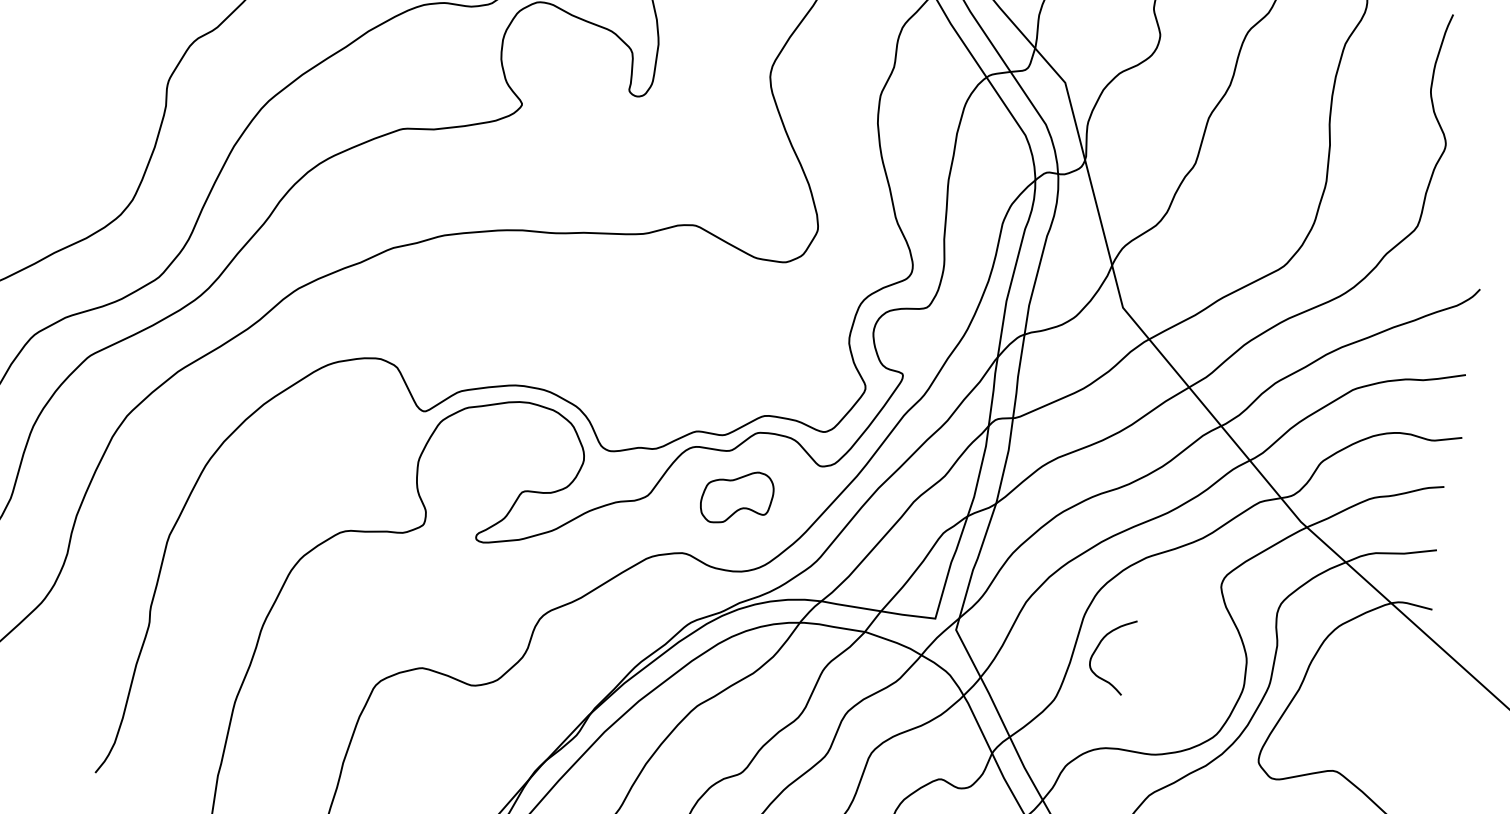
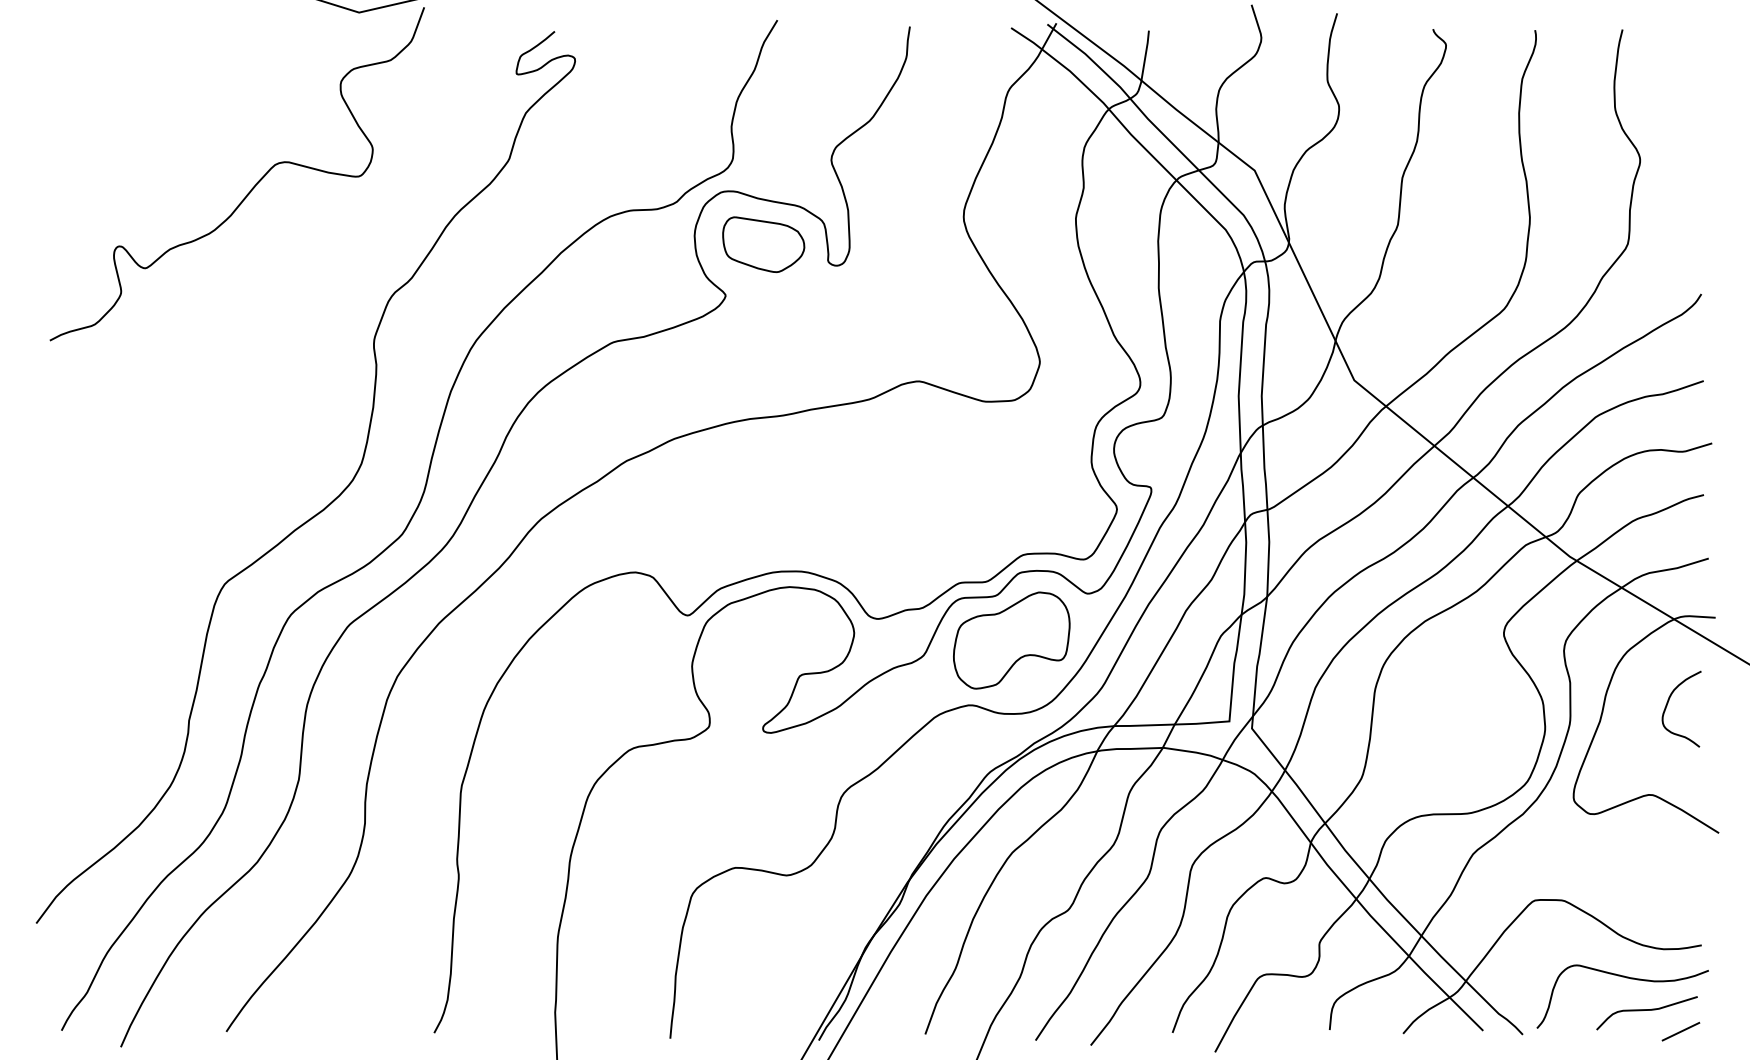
part: (568, 61) -> (763, 244), added
part: (736, 497) -> (1011, 640), size x1.67
curve: (1099, 646) -> (1668, 703), moved

